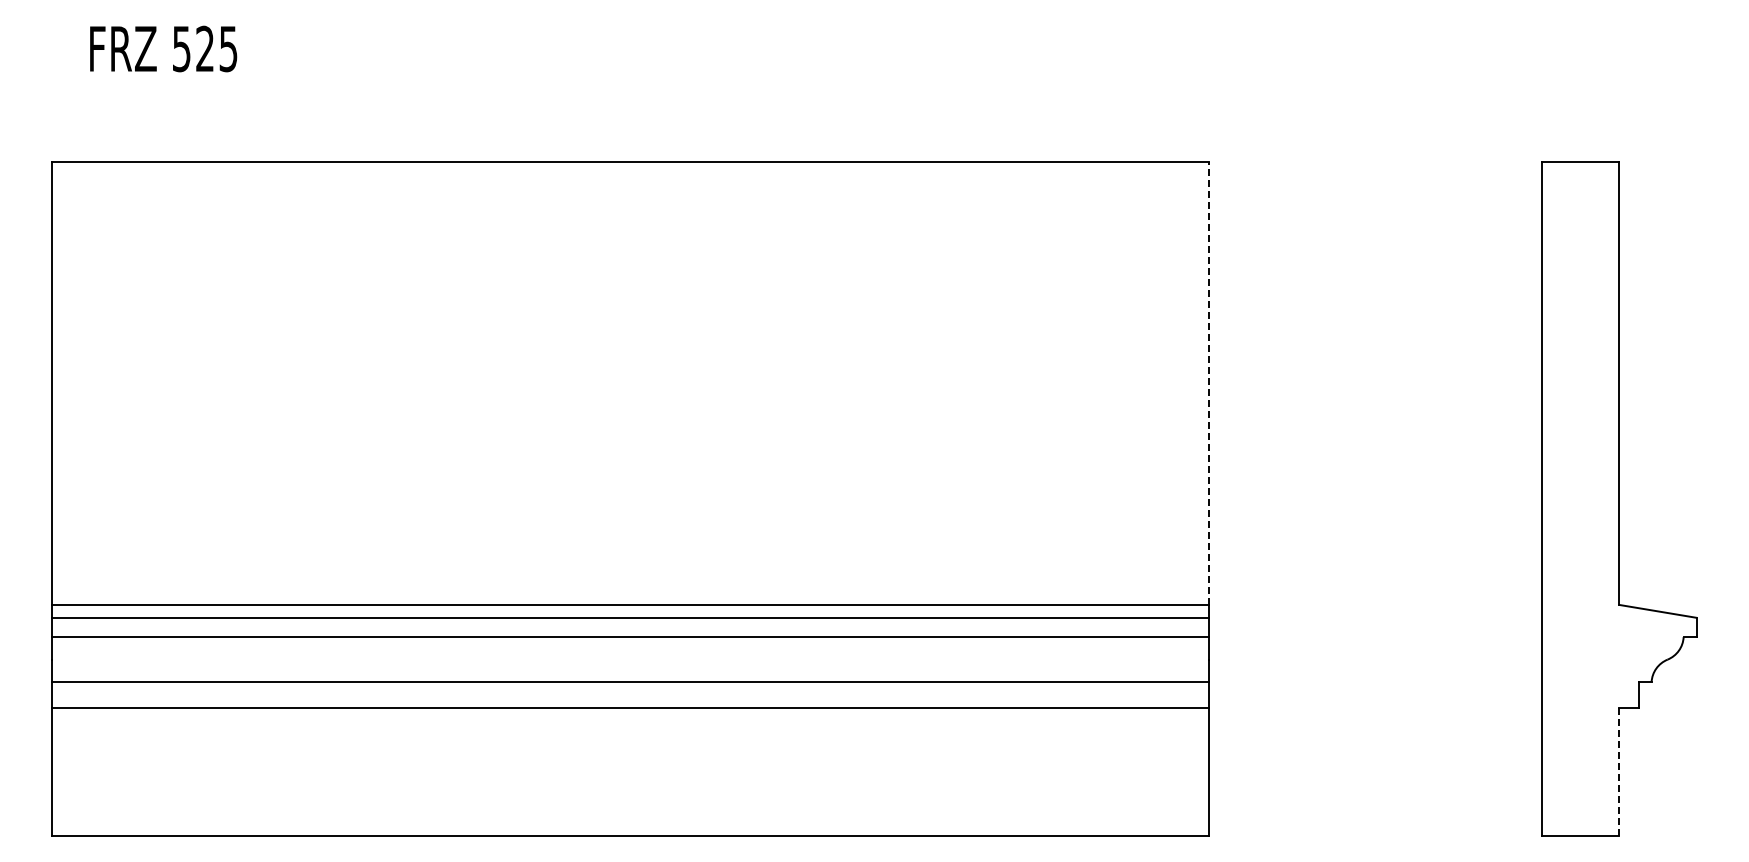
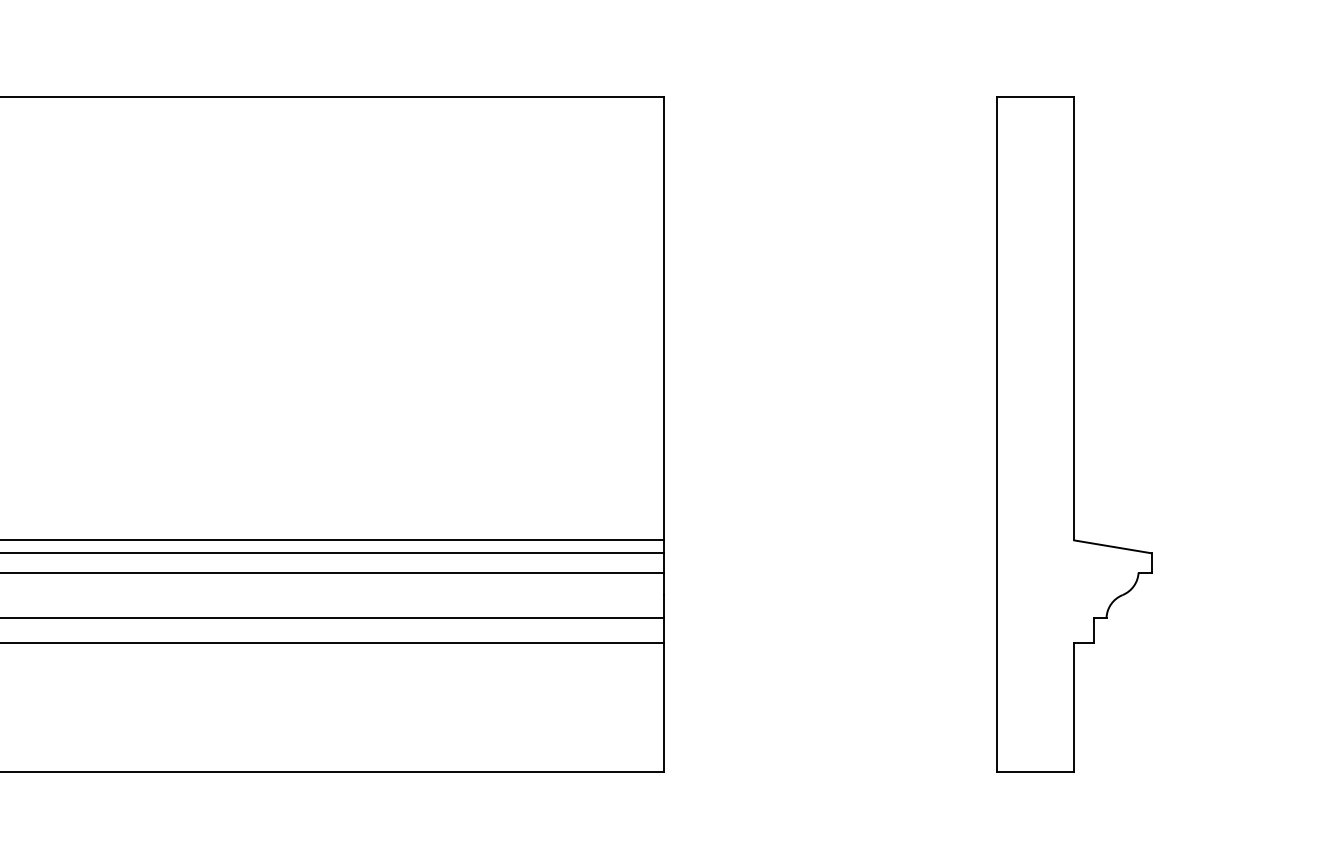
line: (1209, 383) -> (664, 318), dashed -> solid
line: (1619, 771) -> (1074, 706), dashed -> solid

